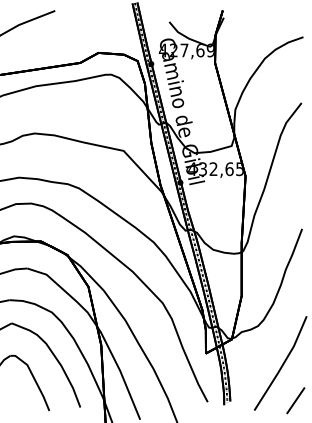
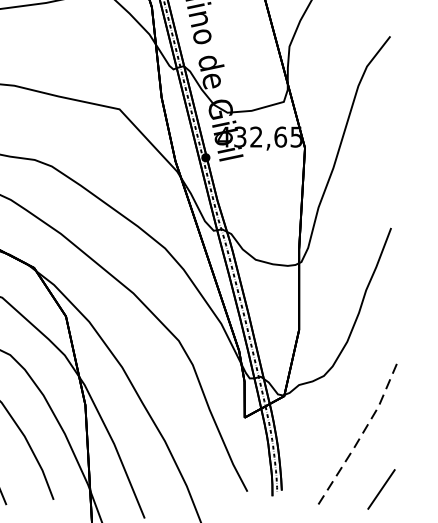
line: (282, 364) -> (361, 434), solid -> dashed

